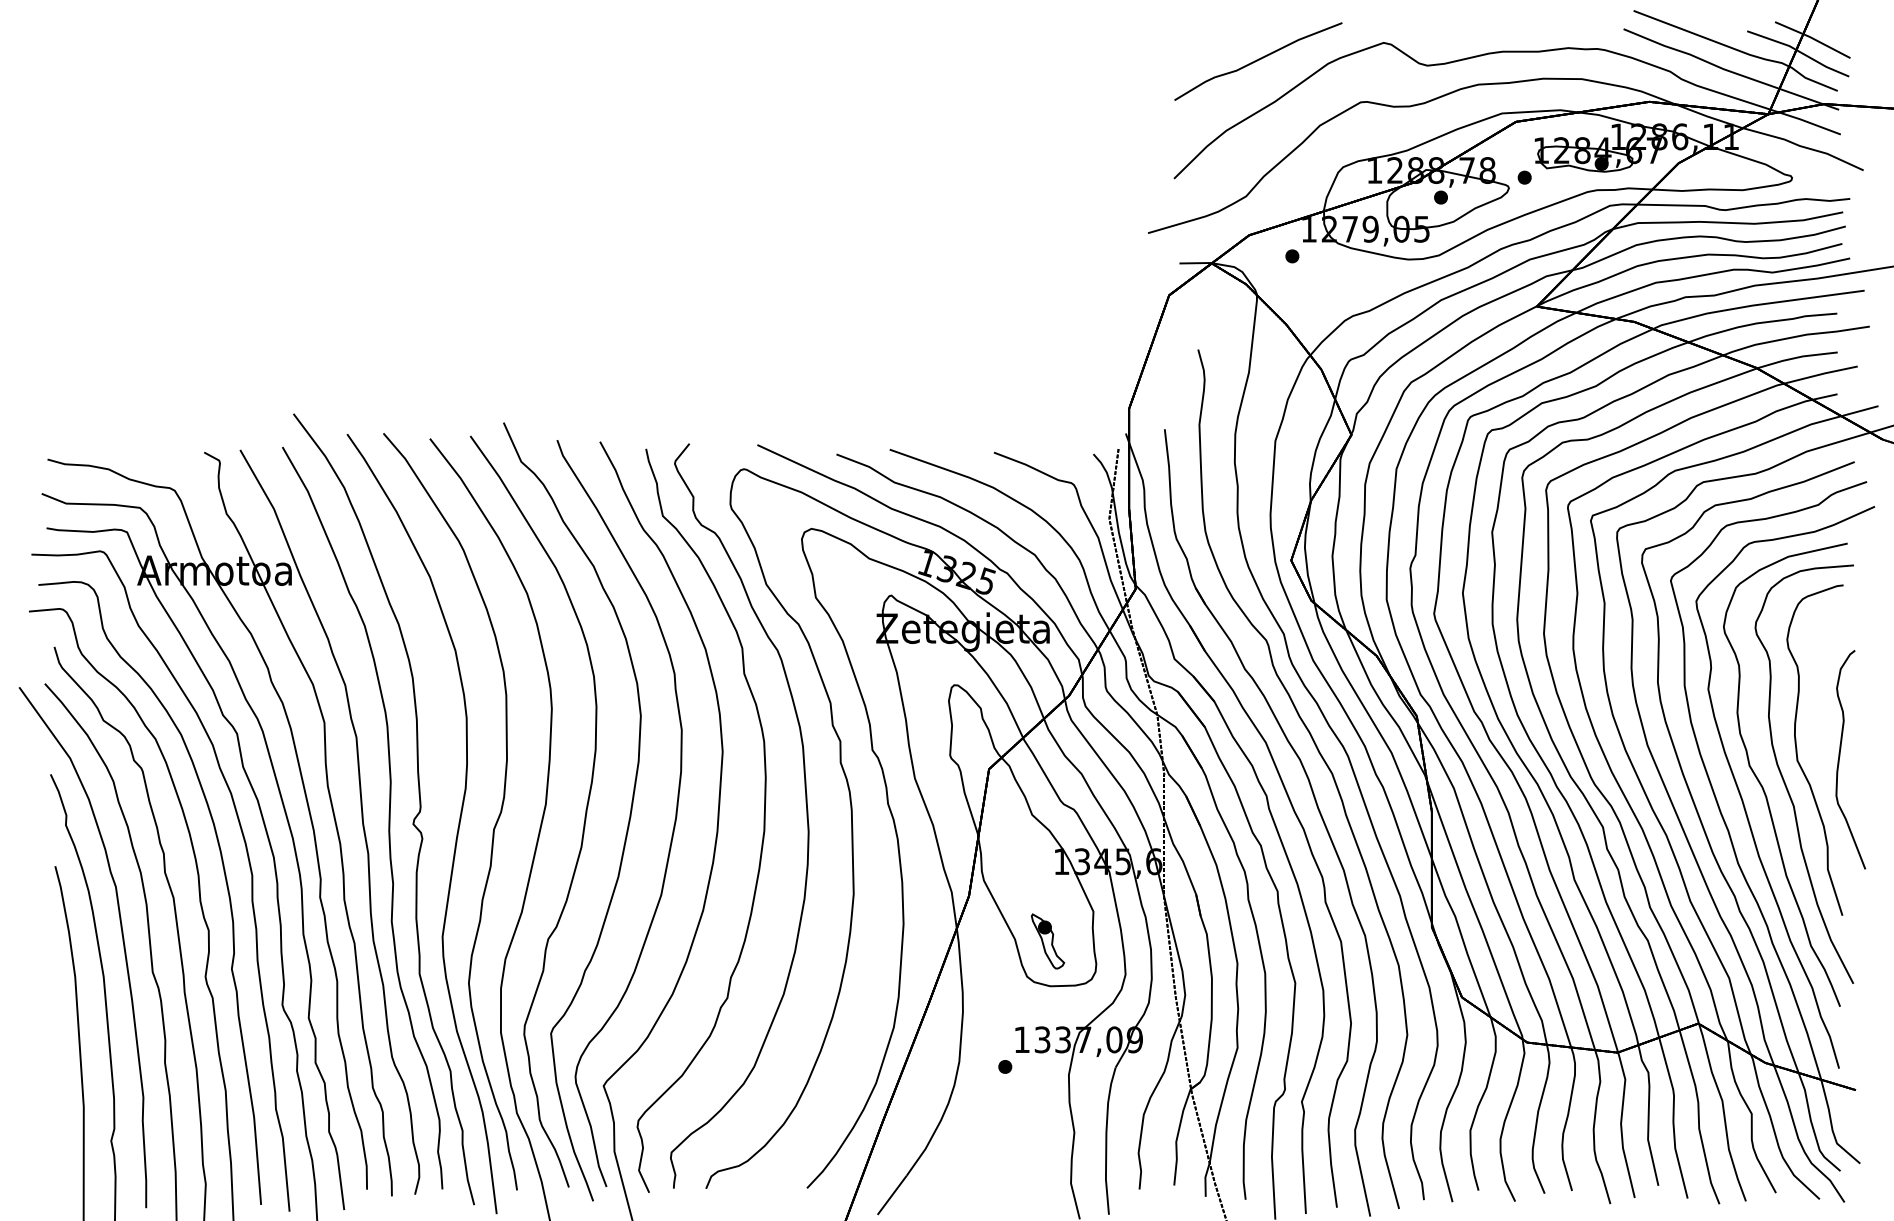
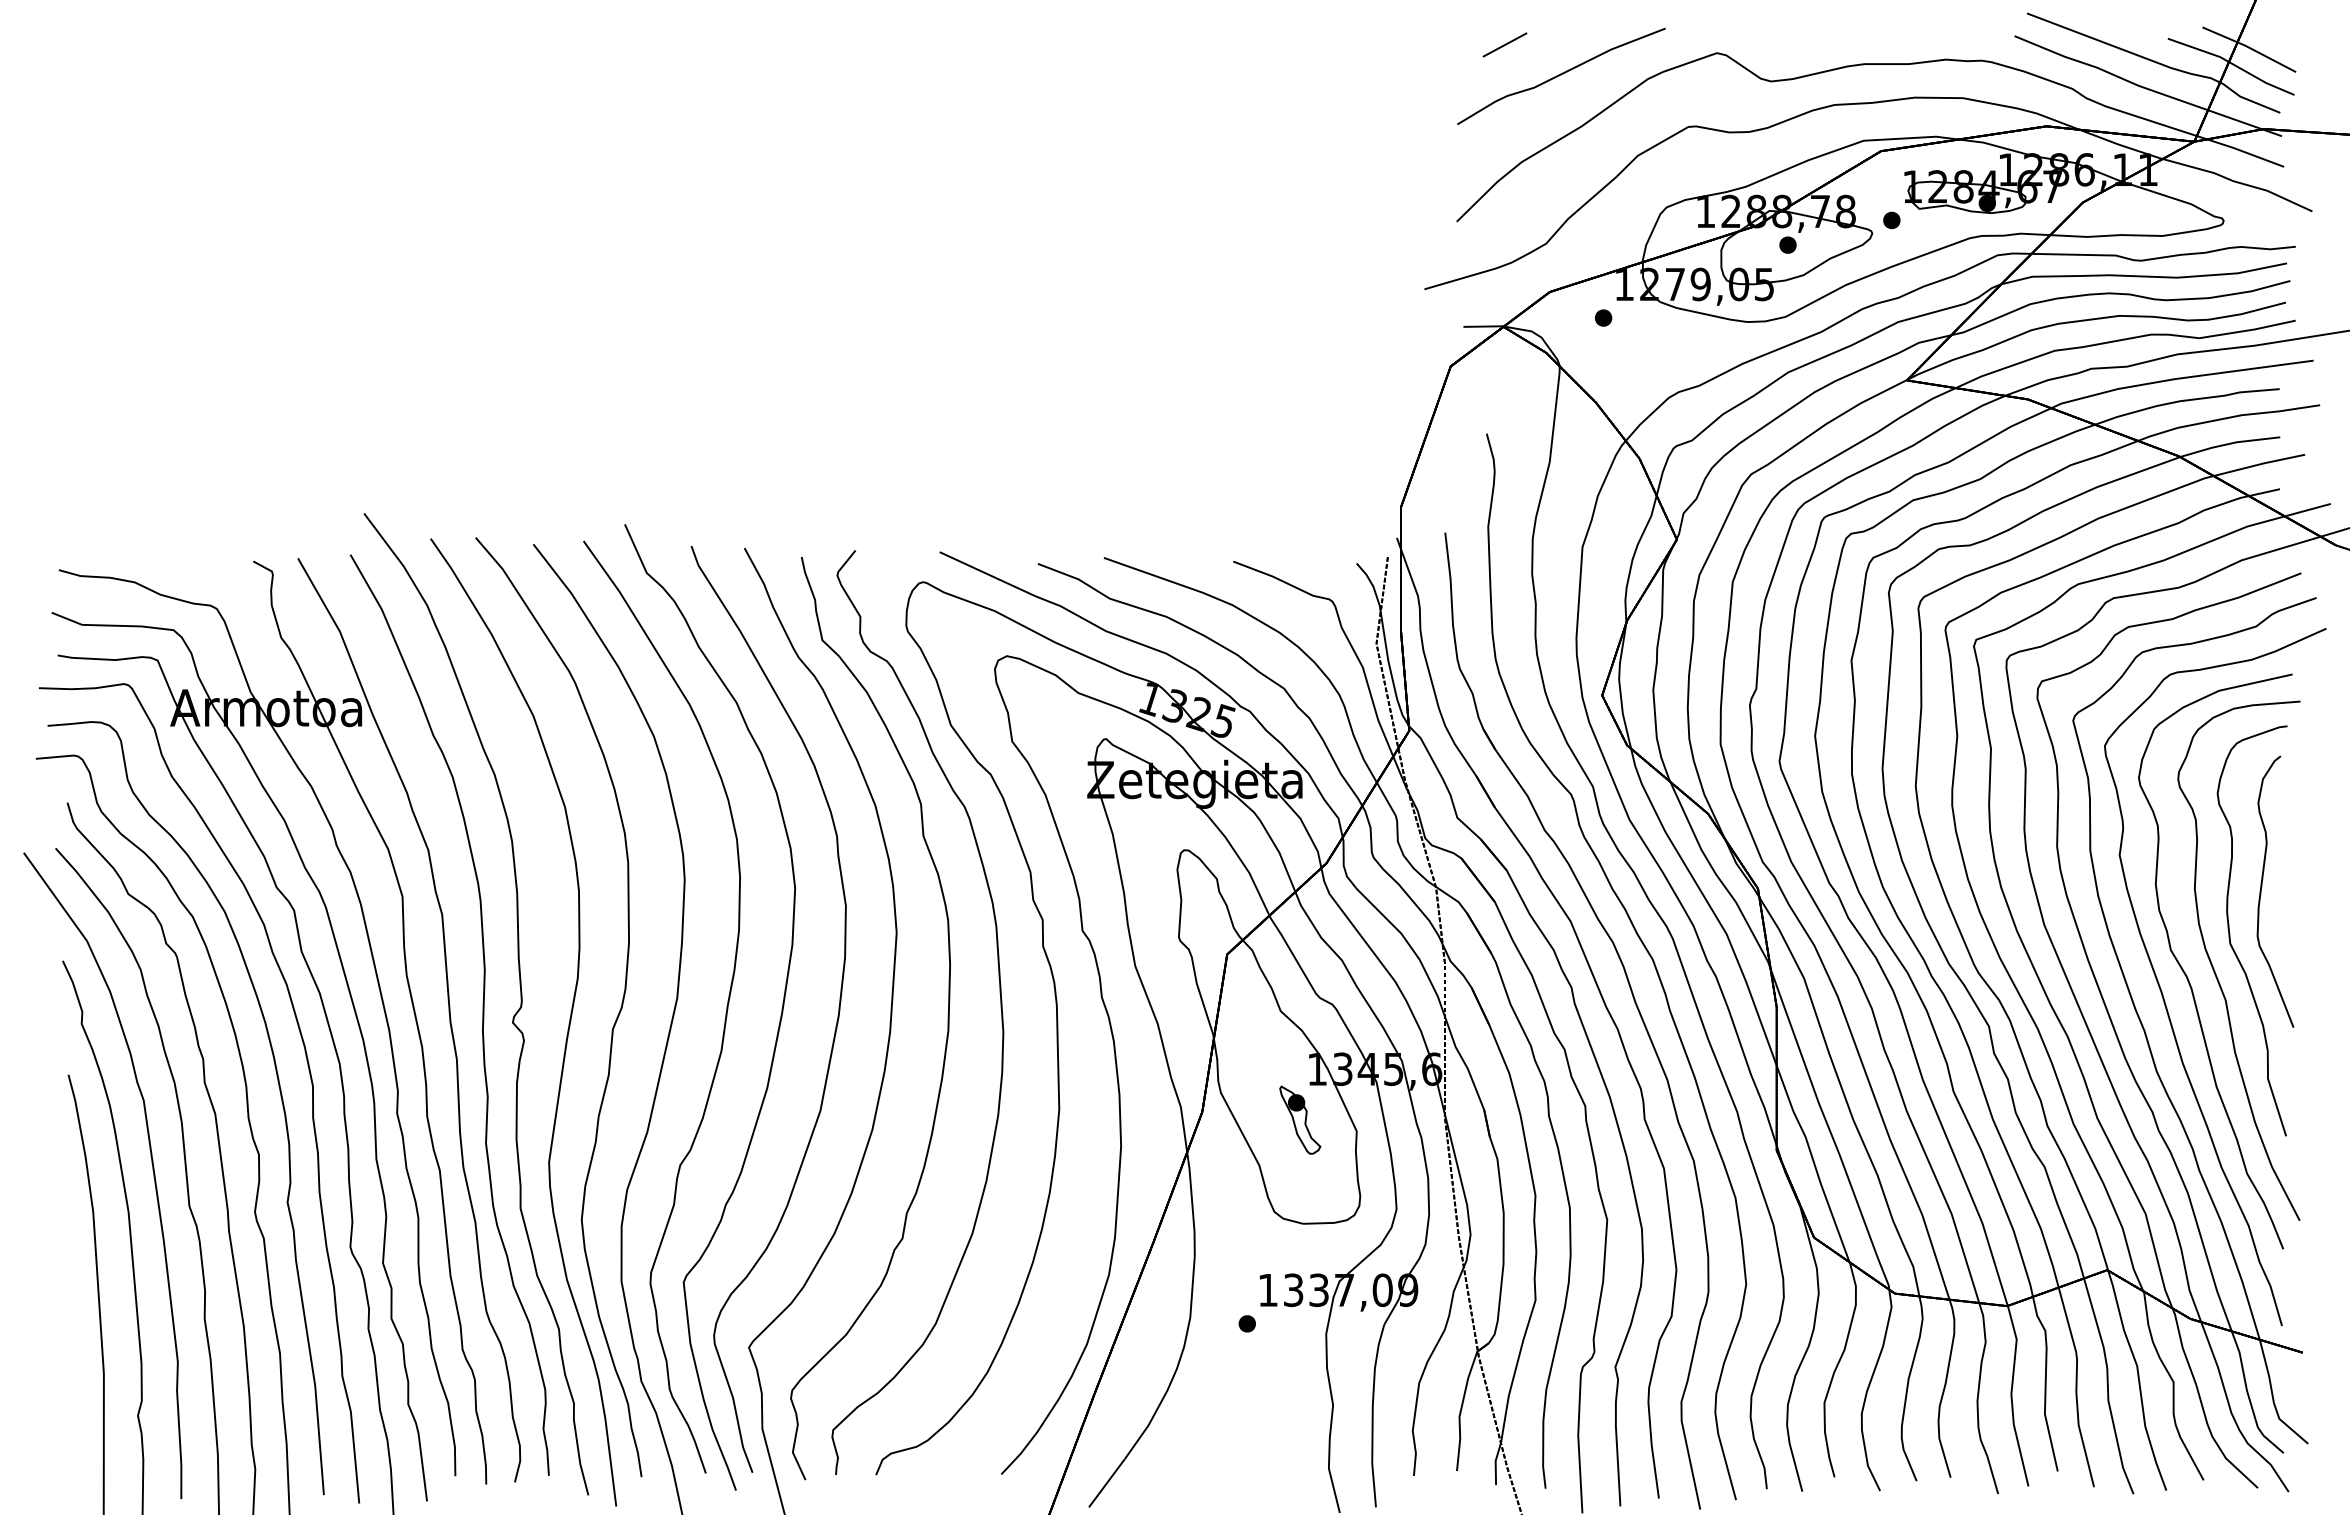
line: (1212, 35) -> (1504, 44), added
curve: (1840, 756) -> (2262, 887), moved
part: (1048, 940) -> (1300, 1119), moved

